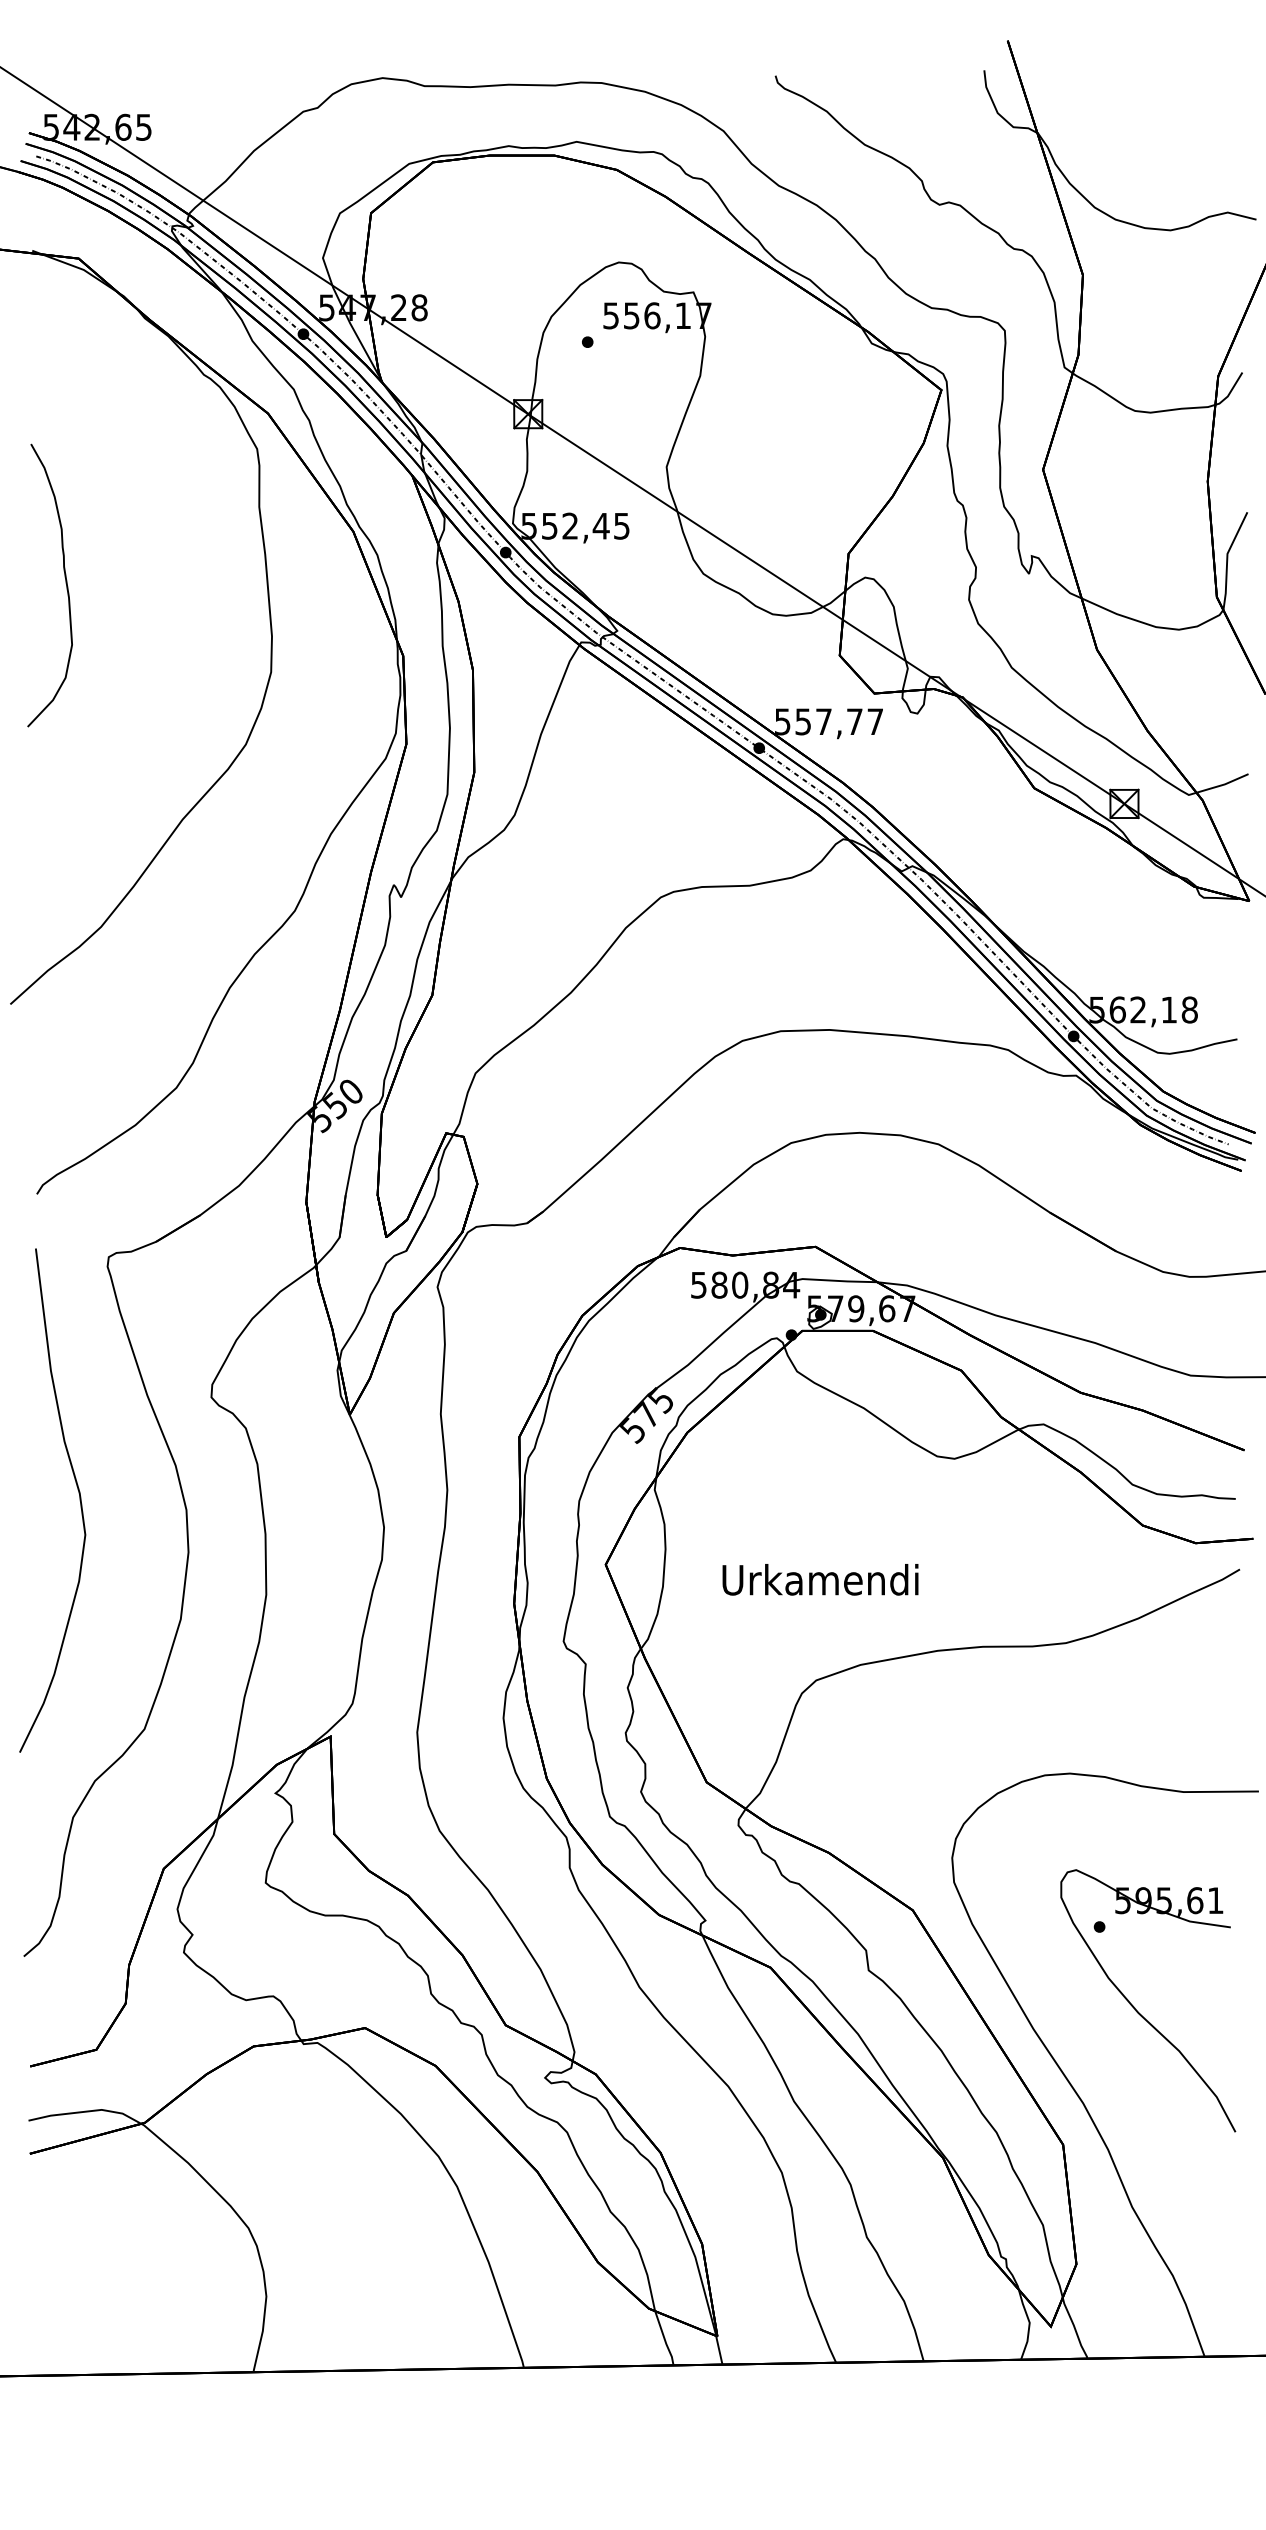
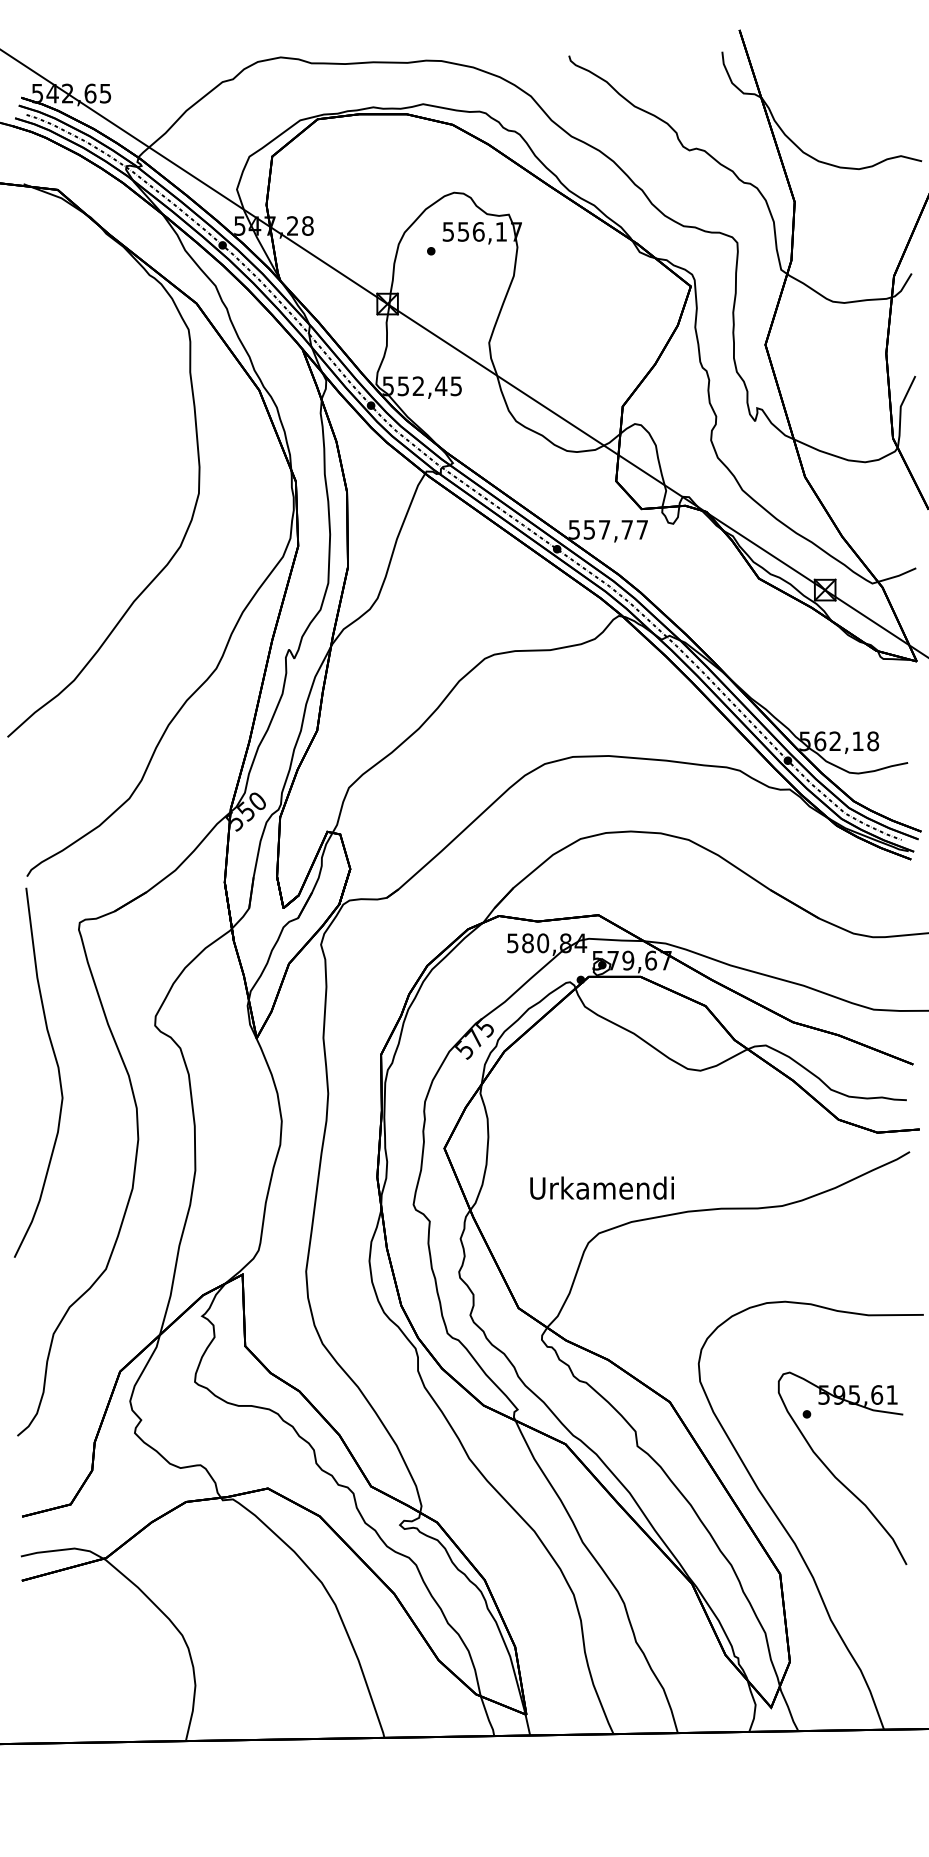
curve: (65, 583) -> (48, 428), removed
curve: (78, 1493) -> (57, 1067), moved
text: (820, 1579) -> (602, 1187), moved

